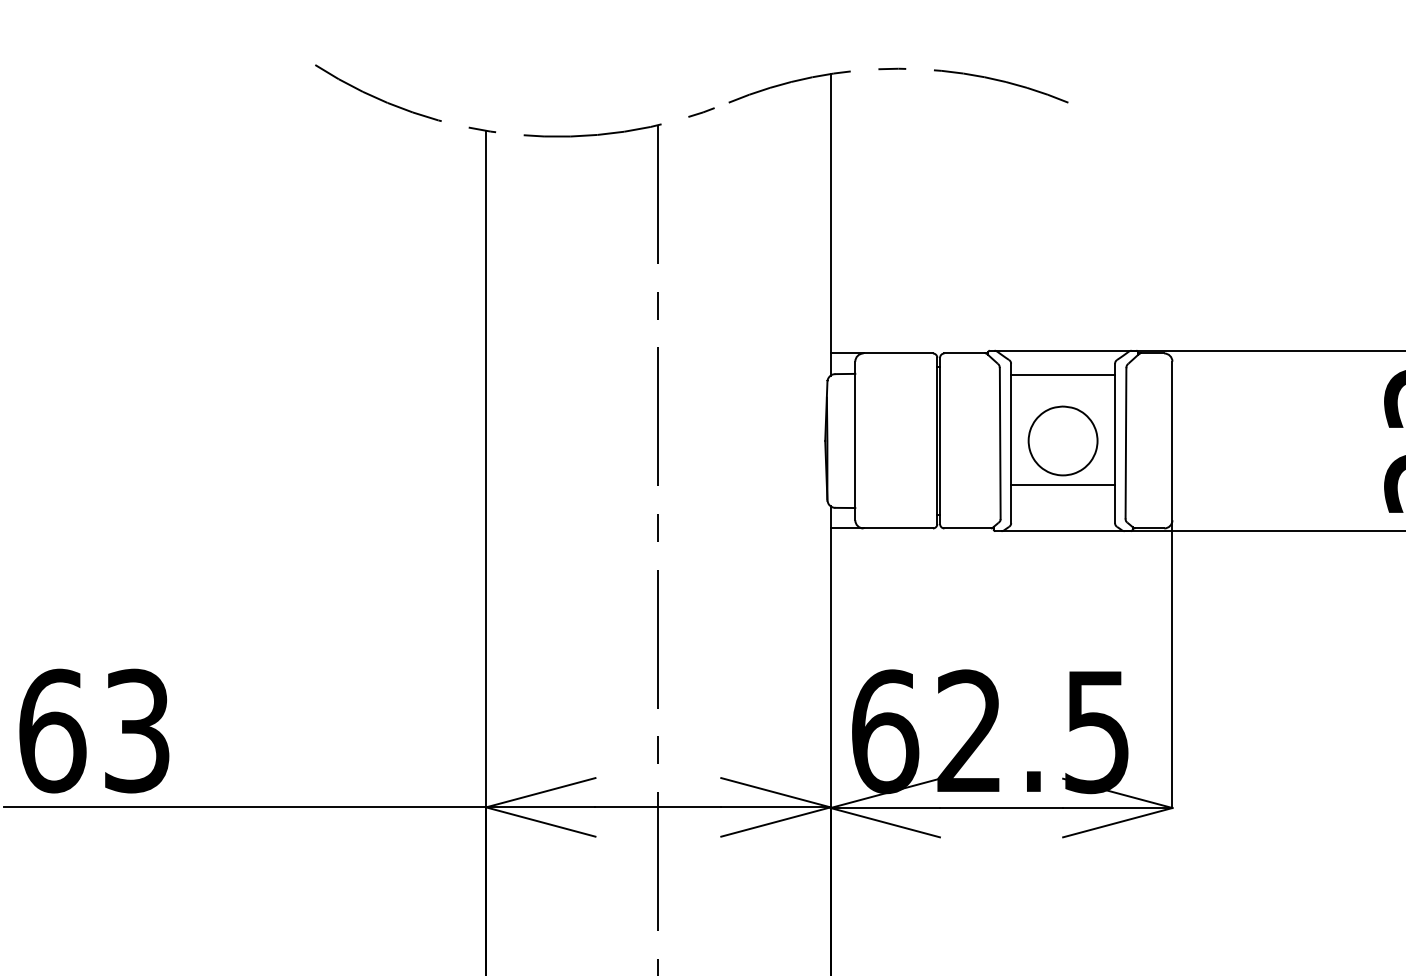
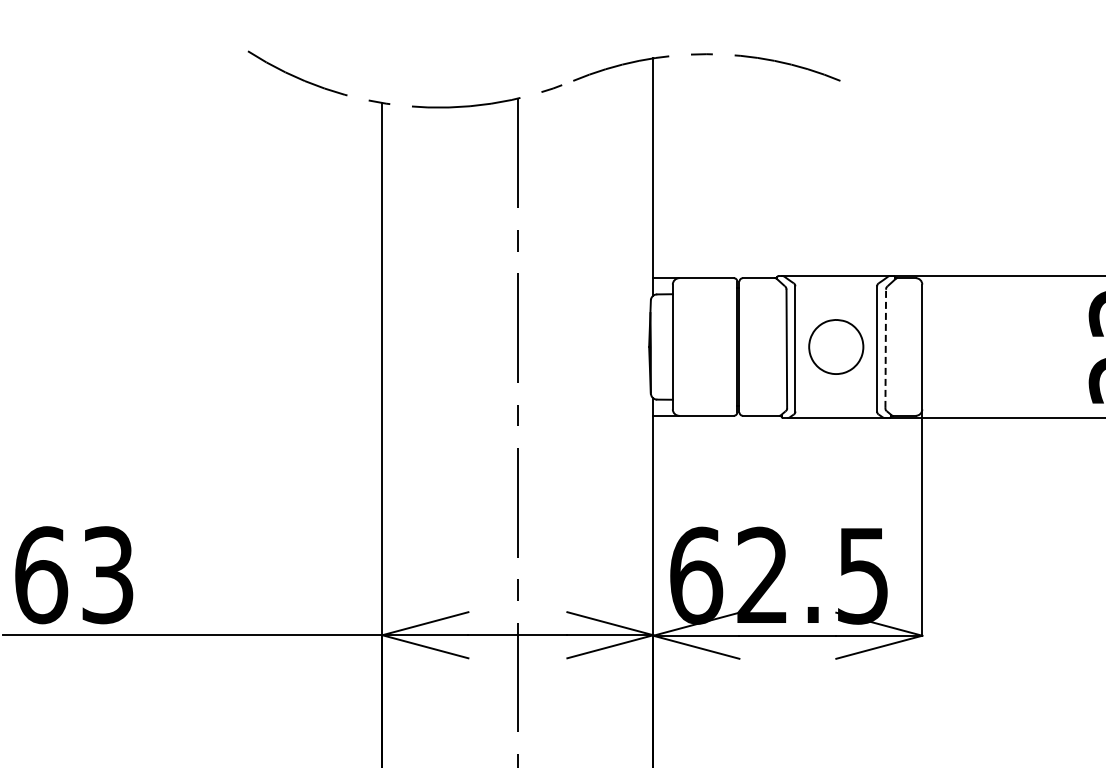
line: (1063, 375) -> (836, 295), removed
line: (1125, 442) -> (885, 348), solid -> dashed
line: (1063, 484) -> (836, 381), removed

